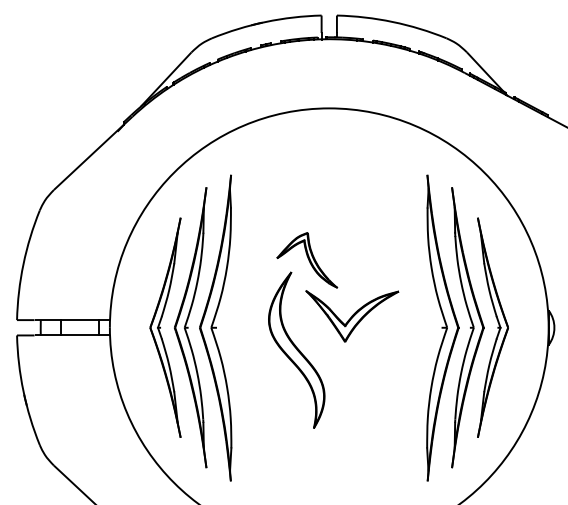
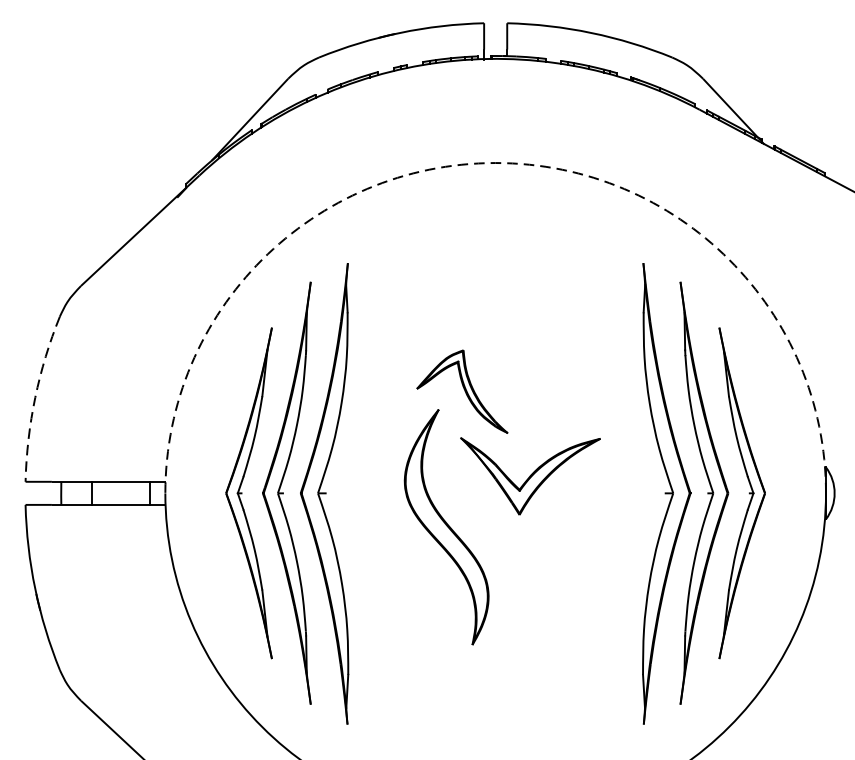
arc: (329, 108) -> (496, 163), solid -> dashed
arc: (23, 264) -> (35, 398), solid -> dashed

